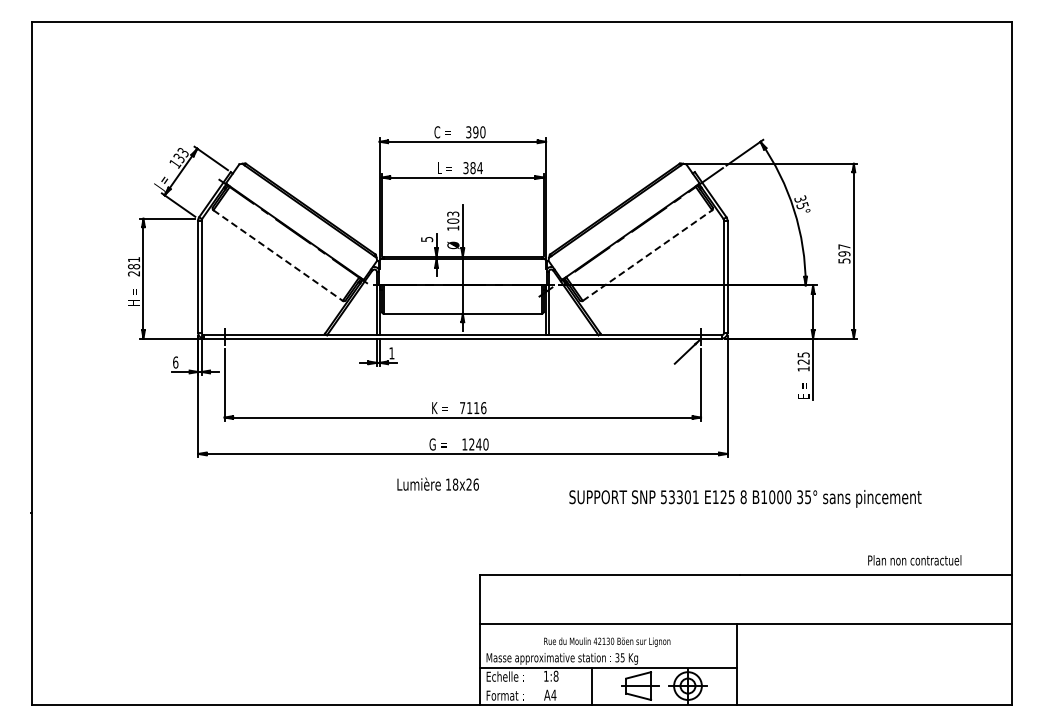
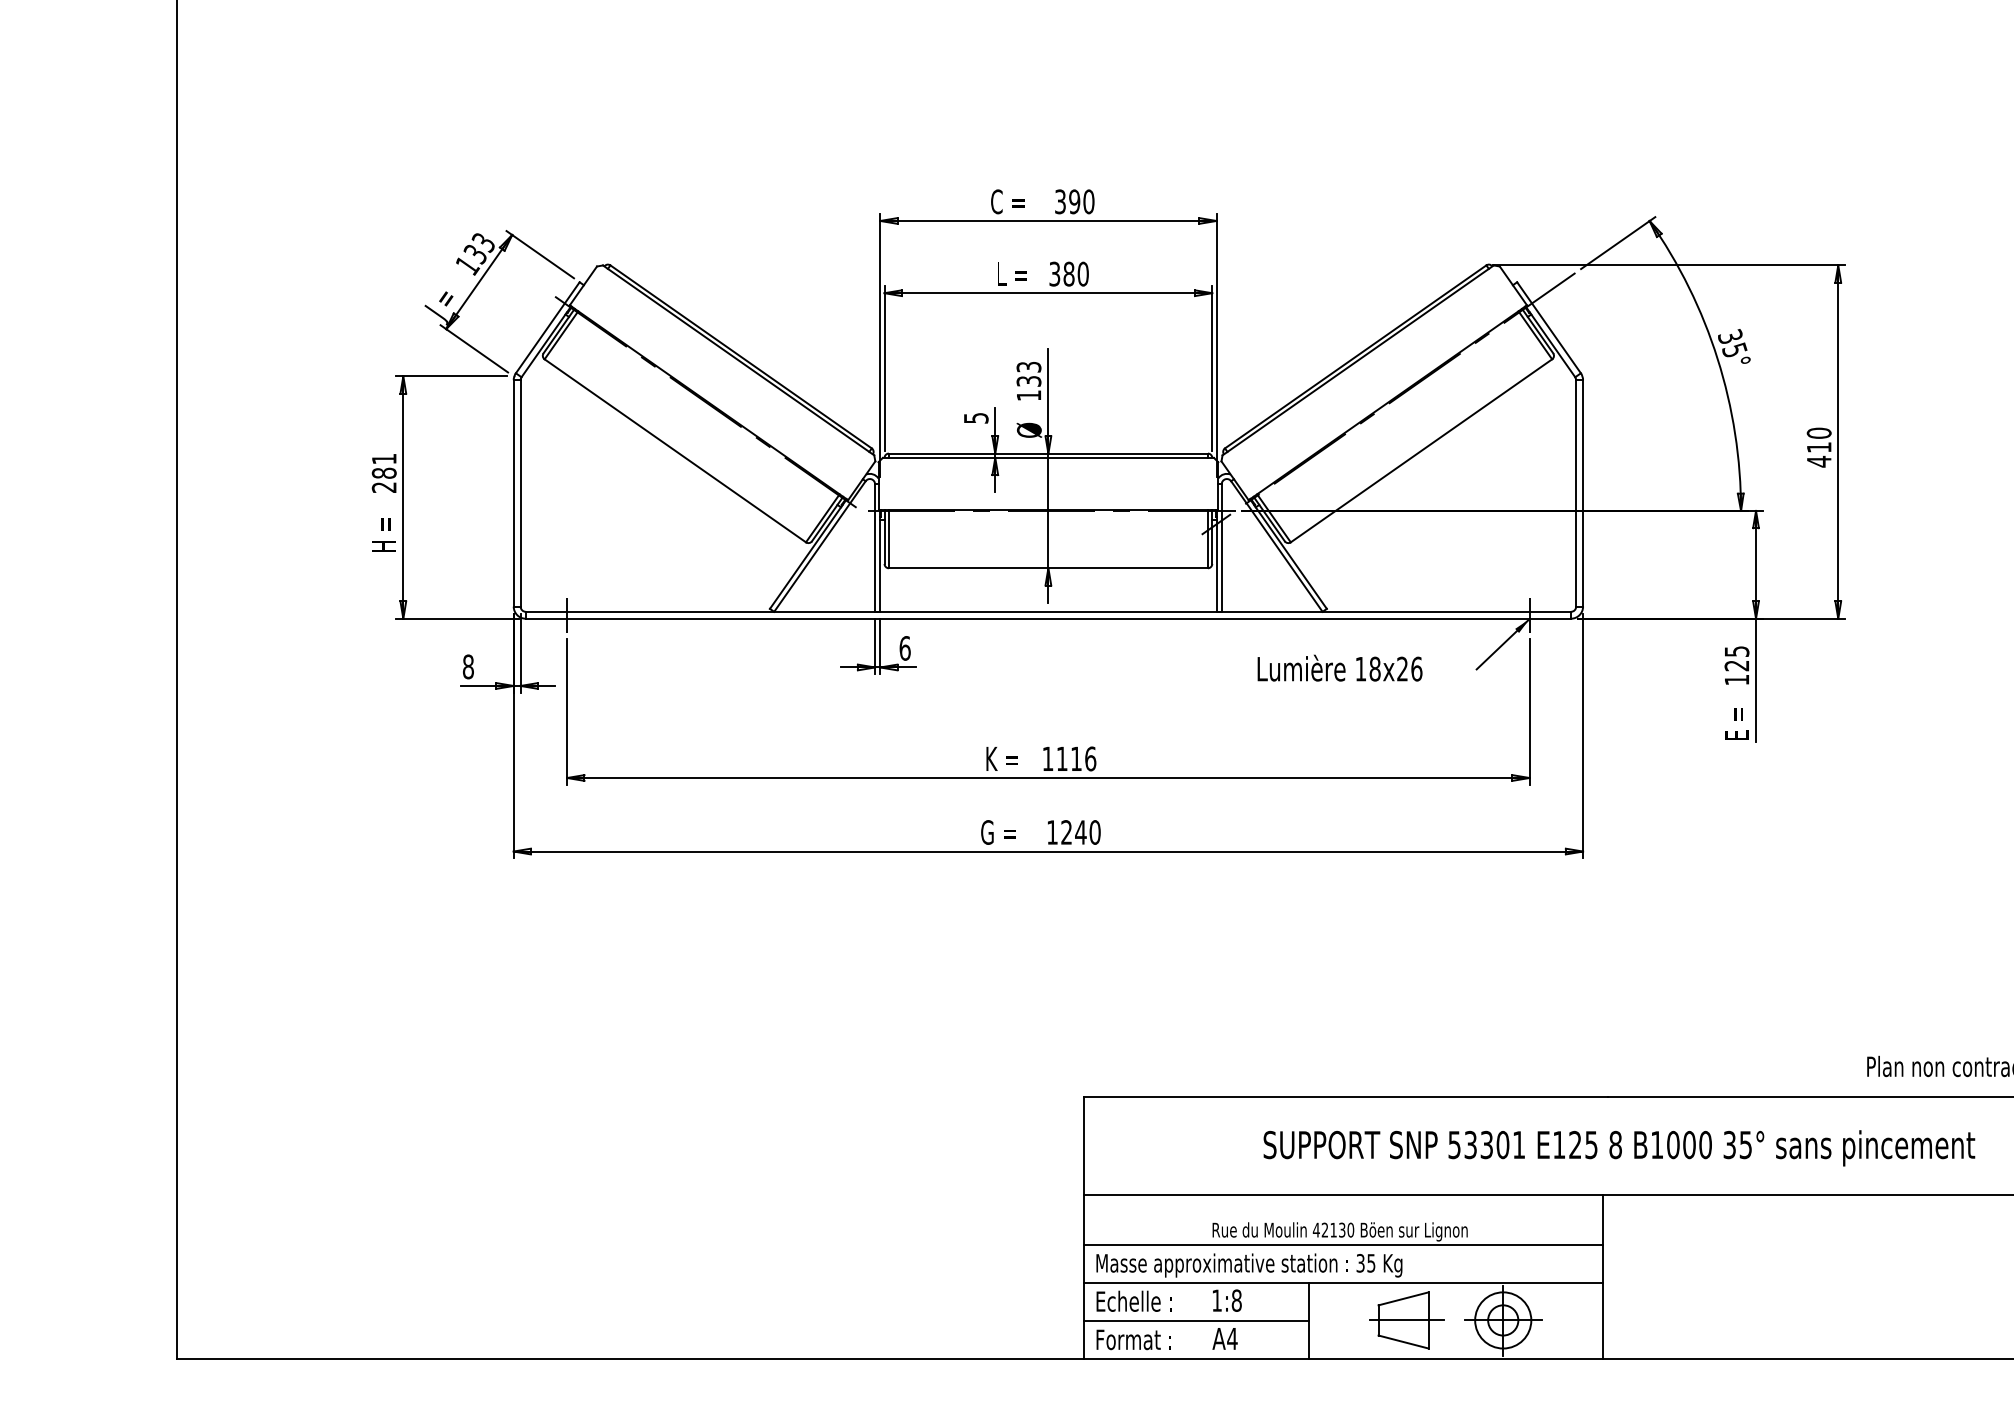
text: (479, 168) -> (1082, 274), 384 -> 380
text: (453, 220) -> (1029, 379), 103 -> 133
text: (844, 253) -> (1819, 446), 597 -> 410
line: (278, 255) -> (676, 450), dashed -> solid
line: (647, 255) -> (1421, 450), dashed -> solid
text: (391, 353) -> (904, 648), 1 -> 6
text: (175, 362) -> (468, 666), 6 -> 8
text: (462, 407) -> (1047, 757), 7116 -> 1116
text: (437, 483) -> (1338, 666), moved
text: (745, 498) -> (1619, 1147), moved
line: (608, 648) -> (1342, 1244), added
line: (535, 686) -> (1195, 1321), added

